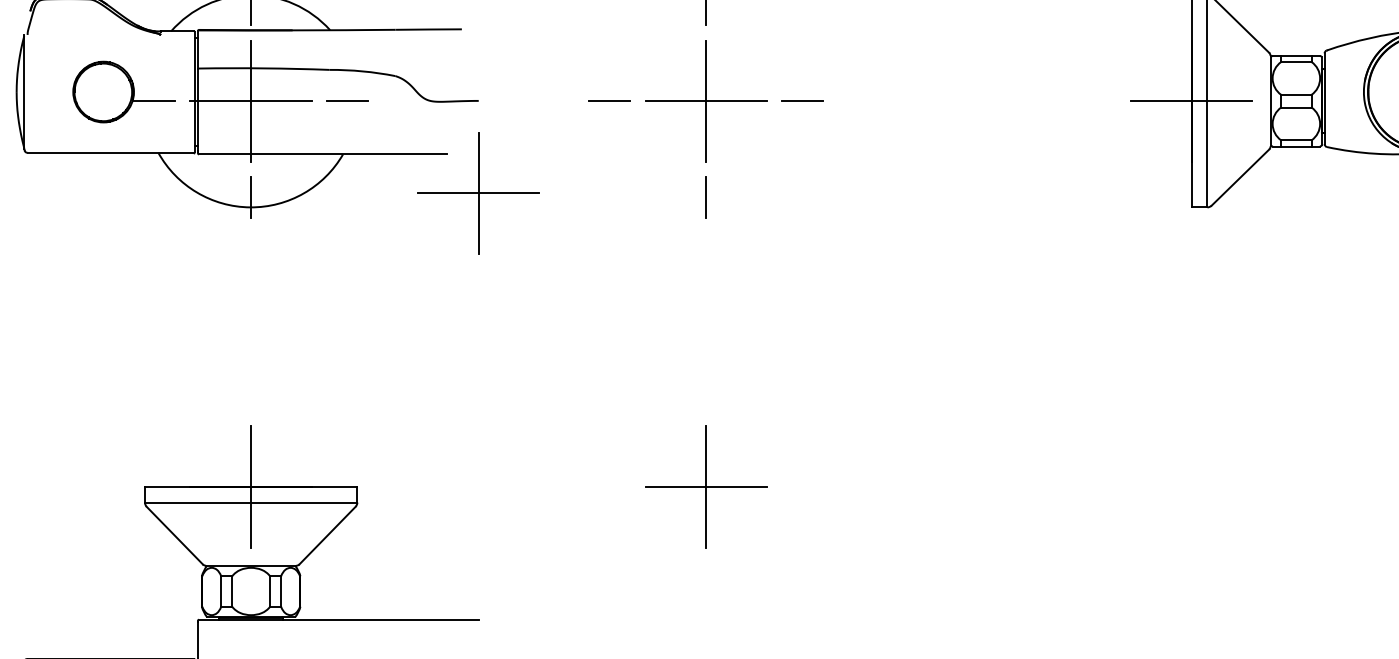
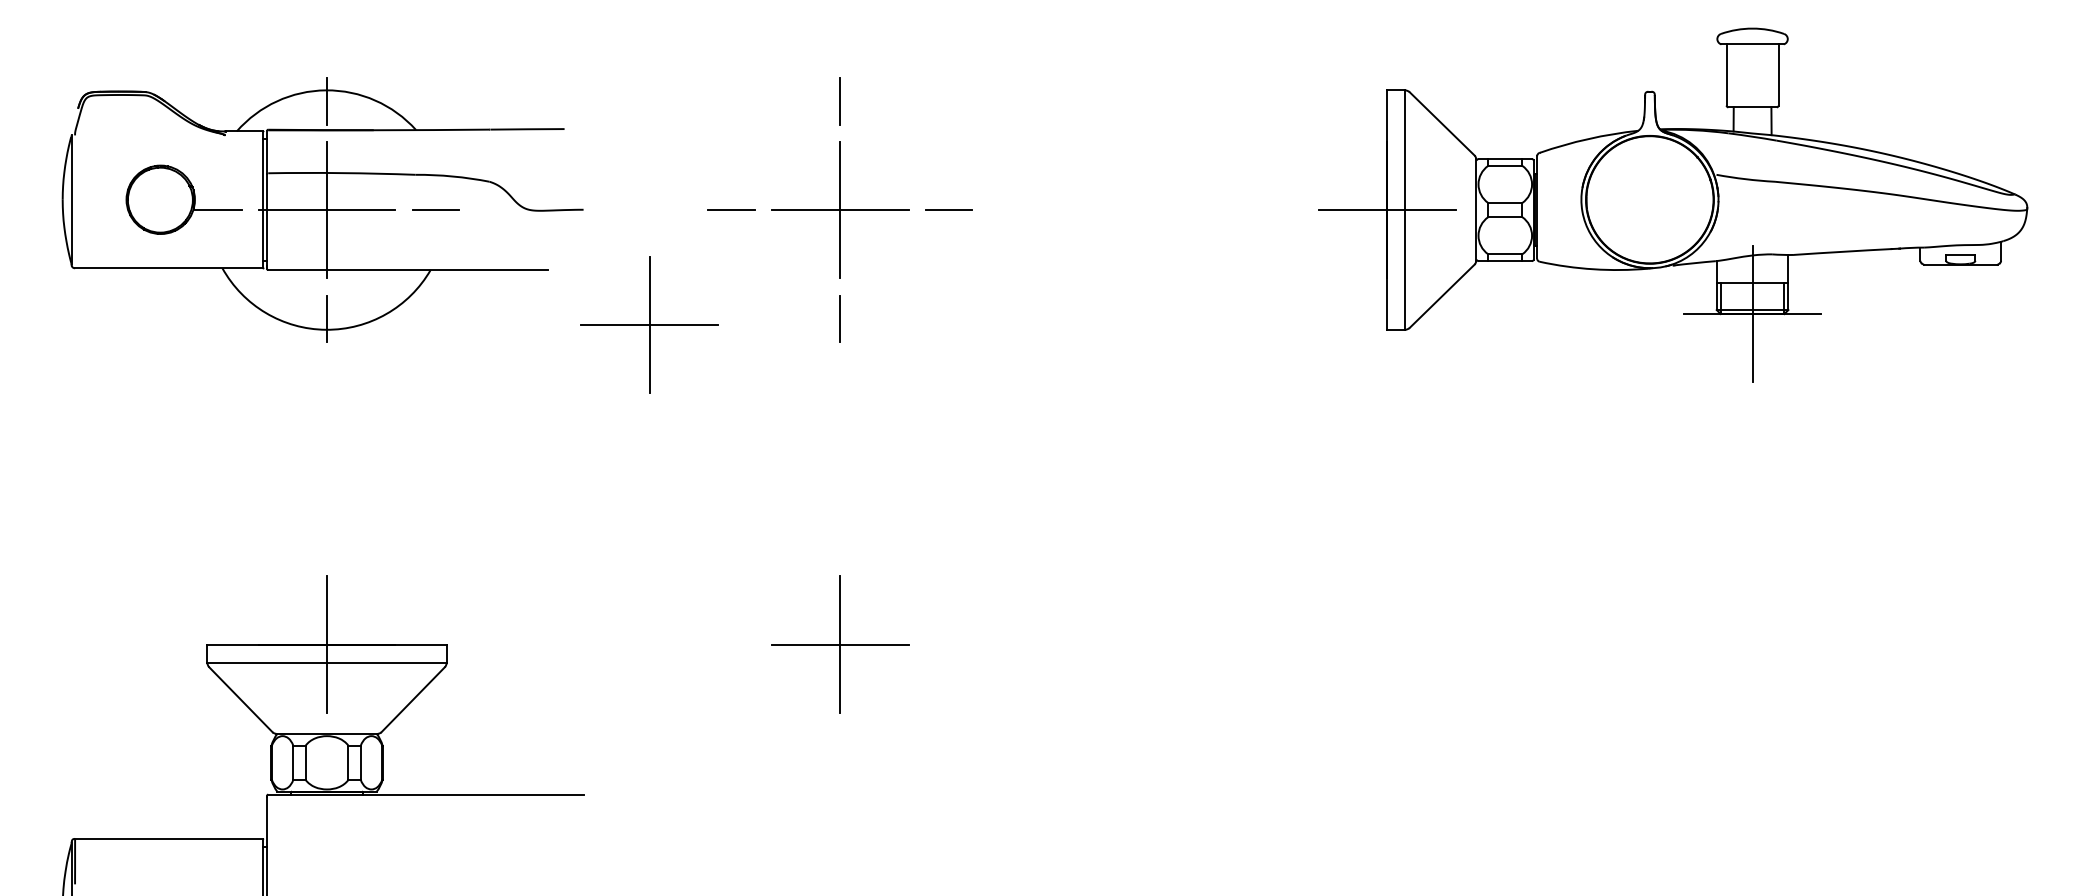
part: (478, 192) -> (649, 324), moved

